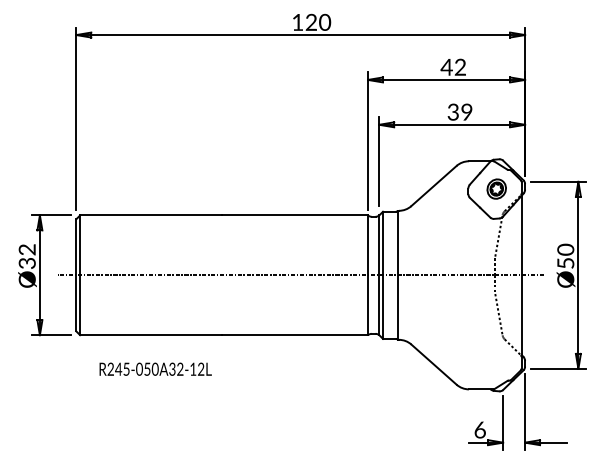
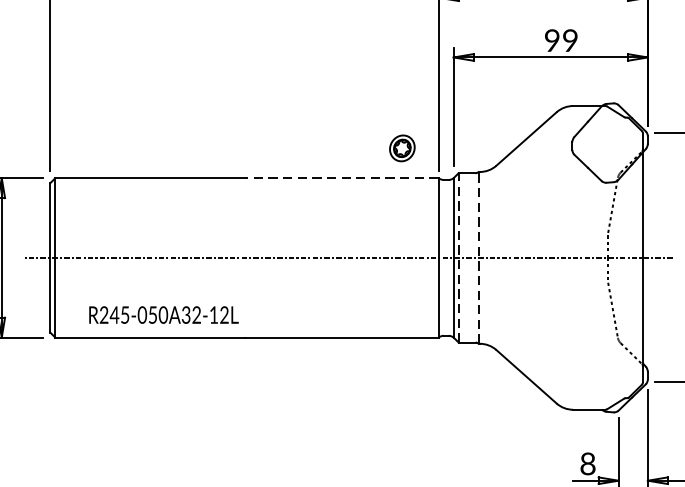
text: (452, 112) -> (551, 41), 39 -> 99
part: (496, 188) -> (402, 147), moved
line: (295, 215) -> (342, 178), solid -> dashed
line: (383, 275) -> (459, 258), solid -> dashed
line: (397, 275) -> (477, 258), solid -> dashed
text: (155, 368) -> (163, 314), moved
text: (479, 429) -> (587, 463), 6 -> 8

